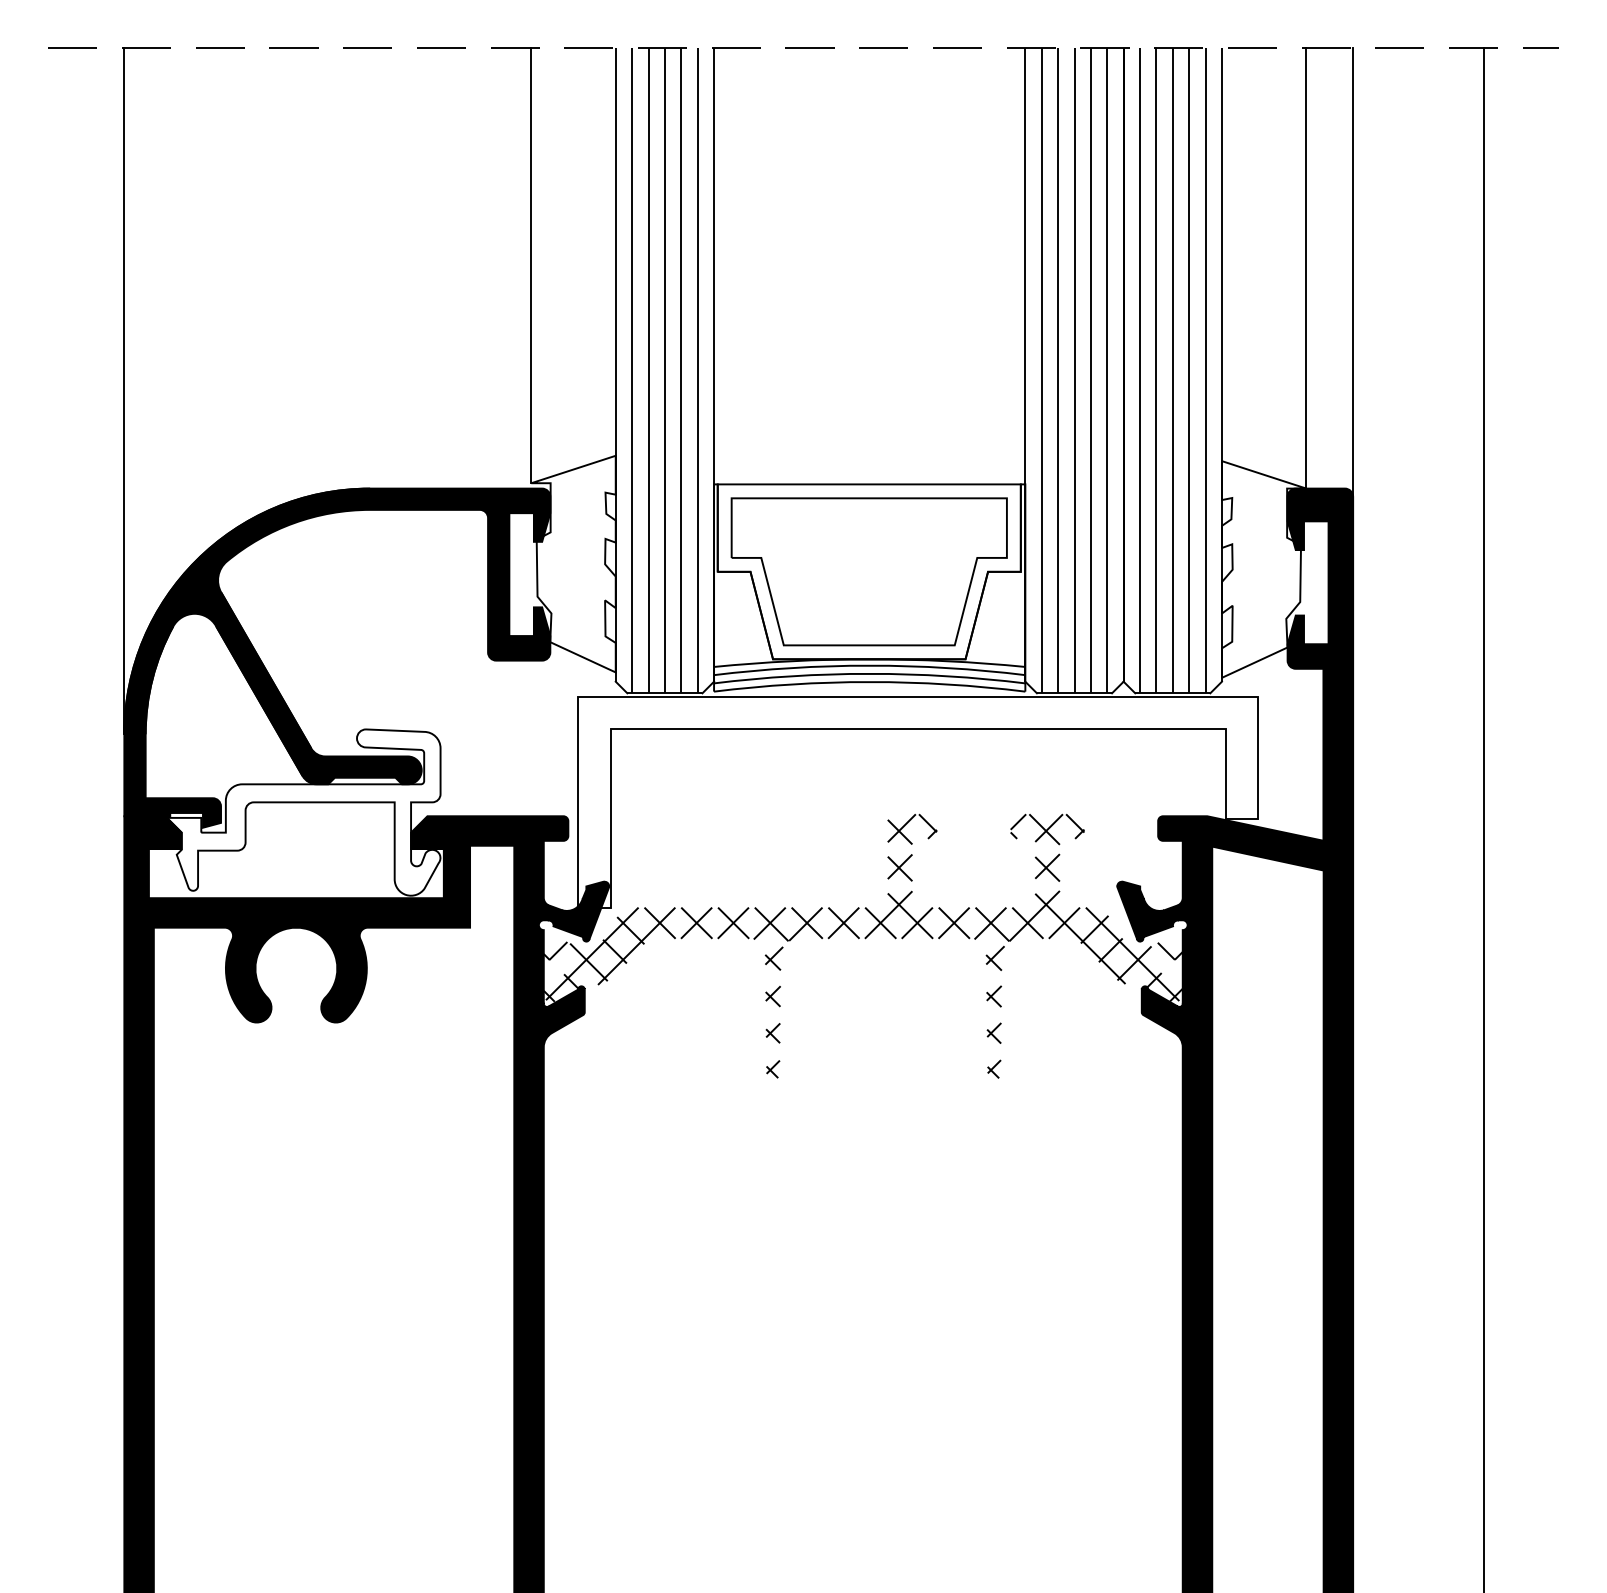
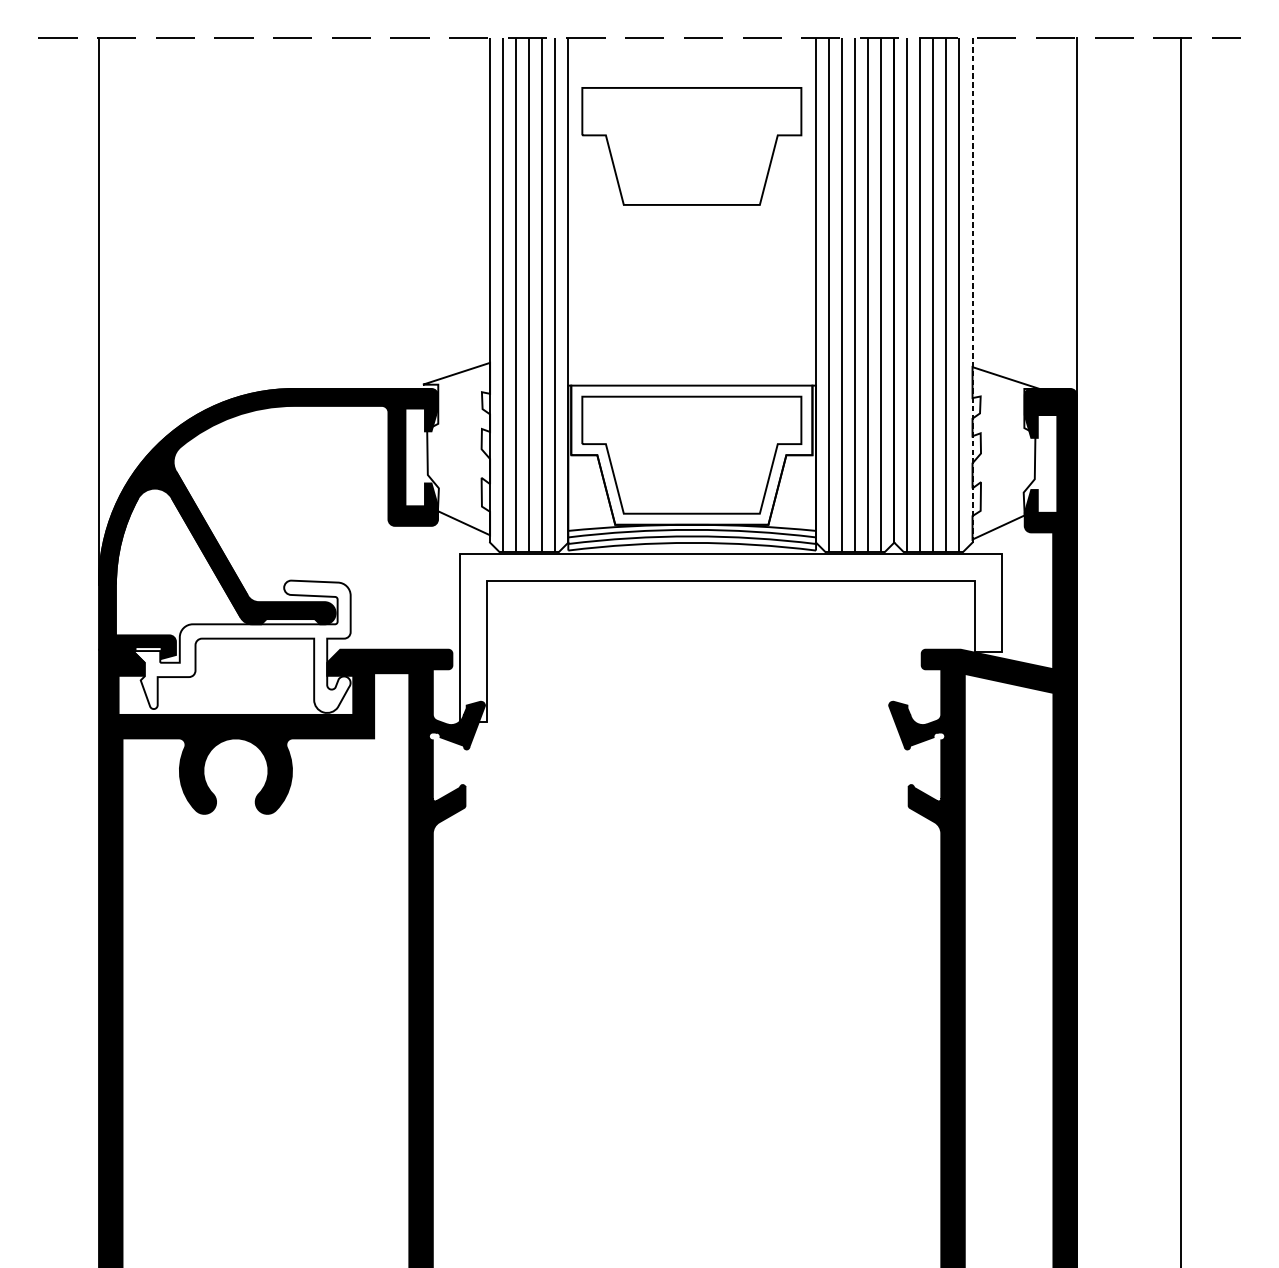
part: (868, 183) -> (691, 146), added
line: (531, 265) -> (423, 211), removed
line: (1306, 267) -> (1039, 213), removed
line: (1221, 364) -> (972, 290), solid -> dashed
hatch: (862, 946) -> (686, 753), removed

